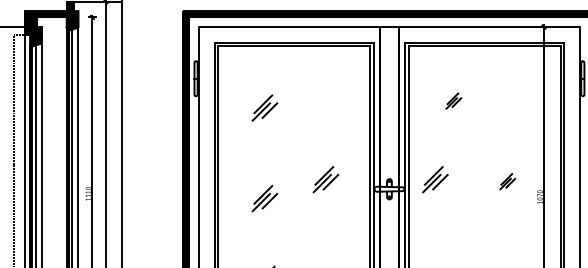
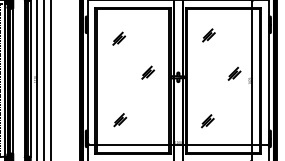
part: (452, 101) -> (208, 35), size x1.67
part: (436, 179) -> (200, 72), removed
part: (507, 181) -> (234, 73), size x1.67
part: (265, 198) -> (119, 81), removed

